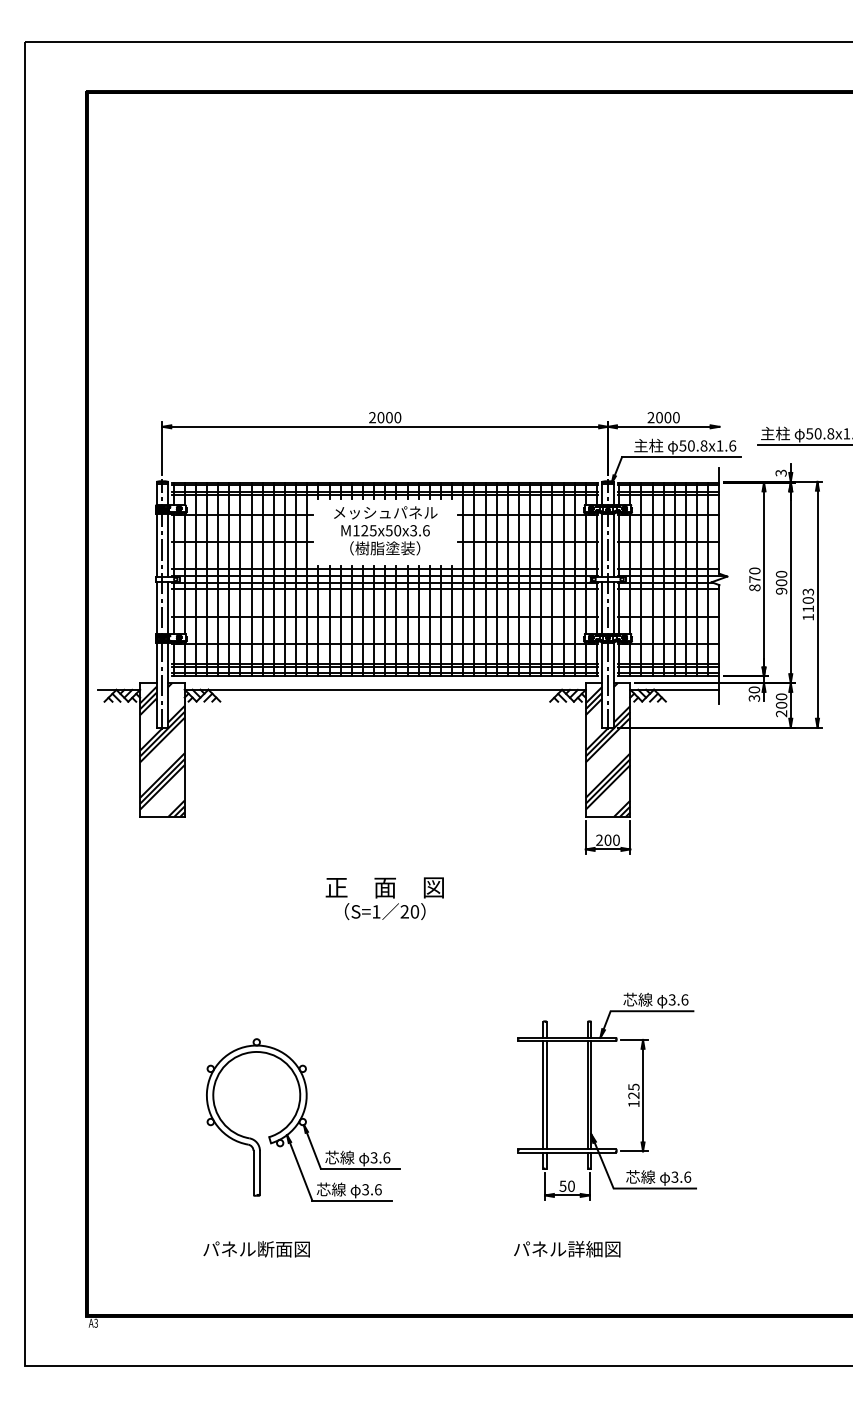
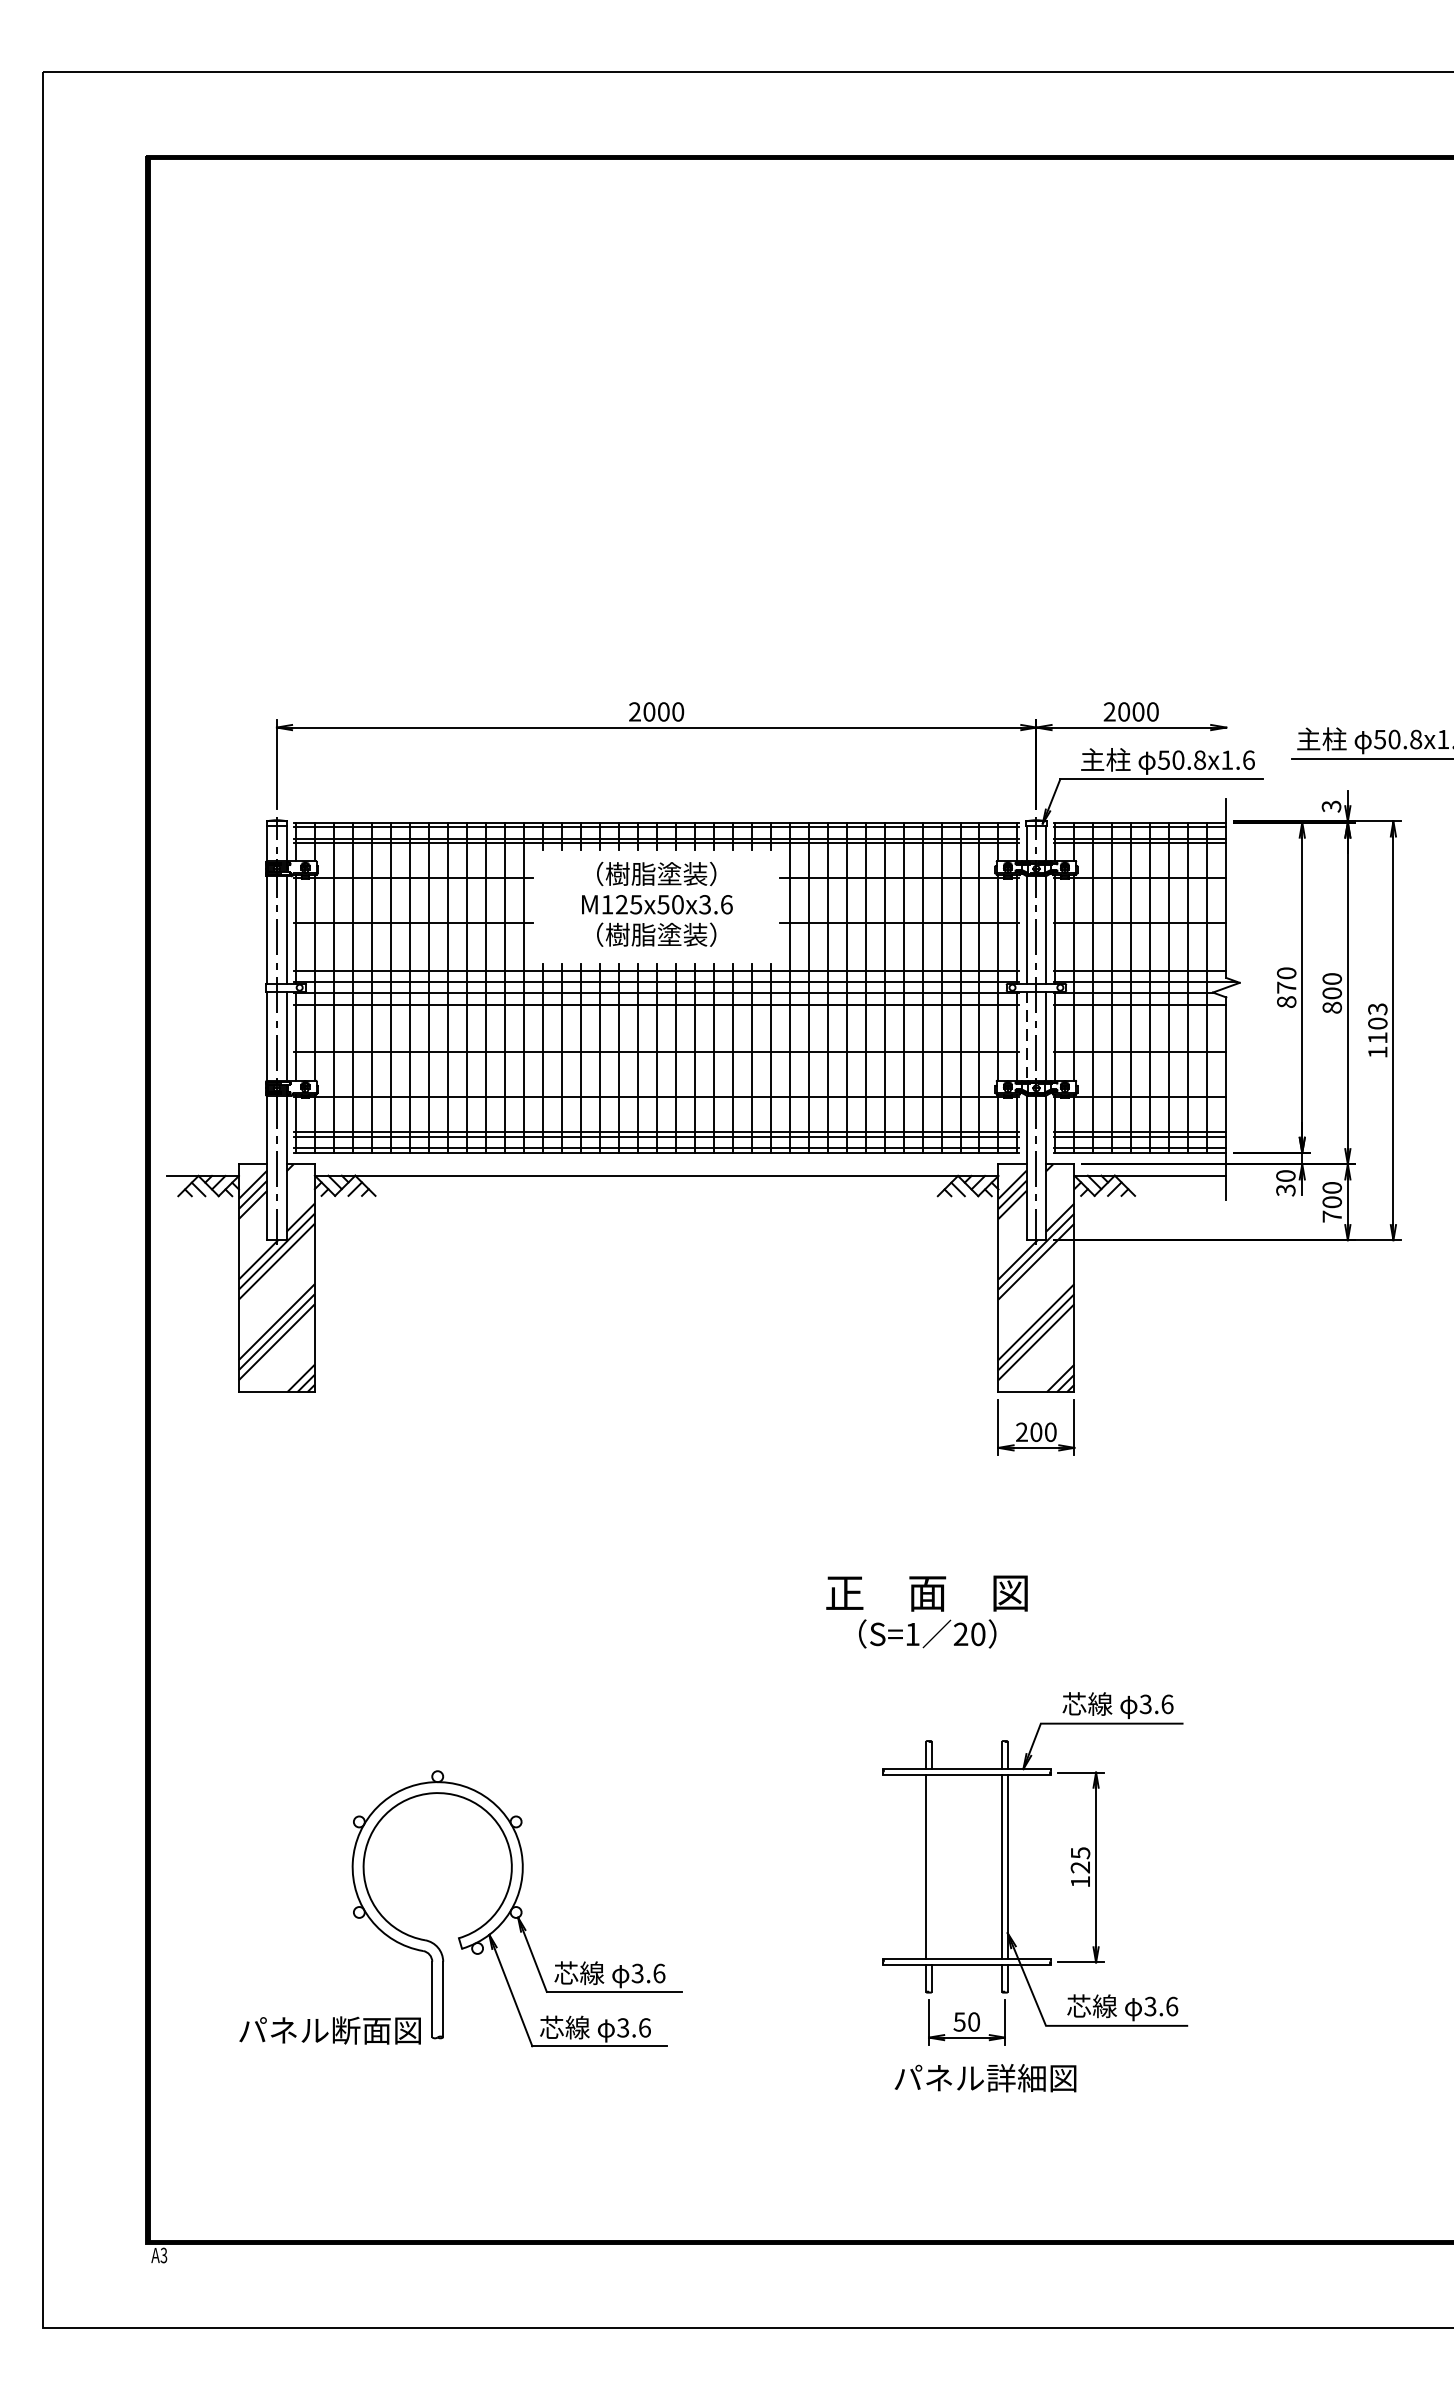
text: (385, 512) -> (657, 873), メッシュパネル -> （樹脂塗装）
text: (781, 590) -> (1332, 1006), 900 -> 800
line: (602, 608) -> (1026, 1037), solid -> dashed
text: (781, 713) -> (1332, 1216), 200 -> 700
text: (384, 898) -> (926, 1611), moved
line: (546, 1095) -> (931, 1867), removed
text: (256, 1249) -> (329, 2030), moved
text: (567, 1249) -> (986, 2078), moved

